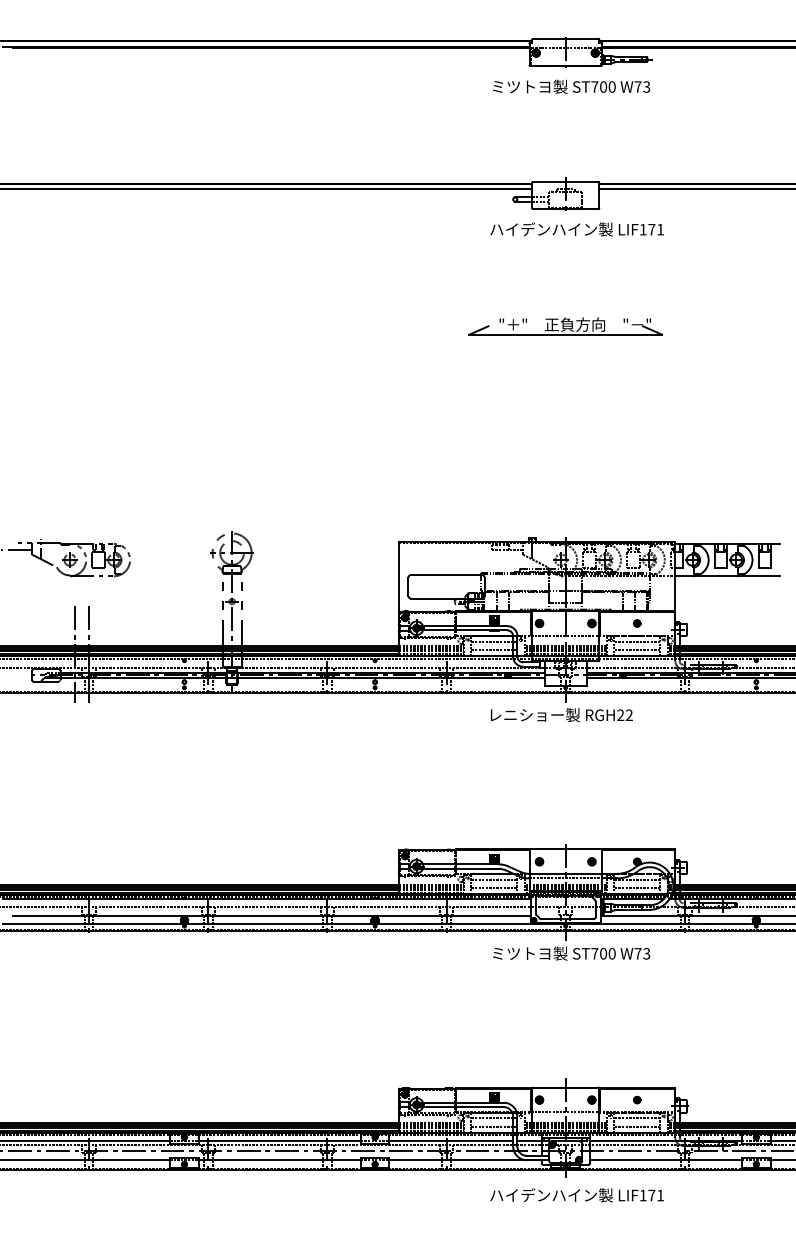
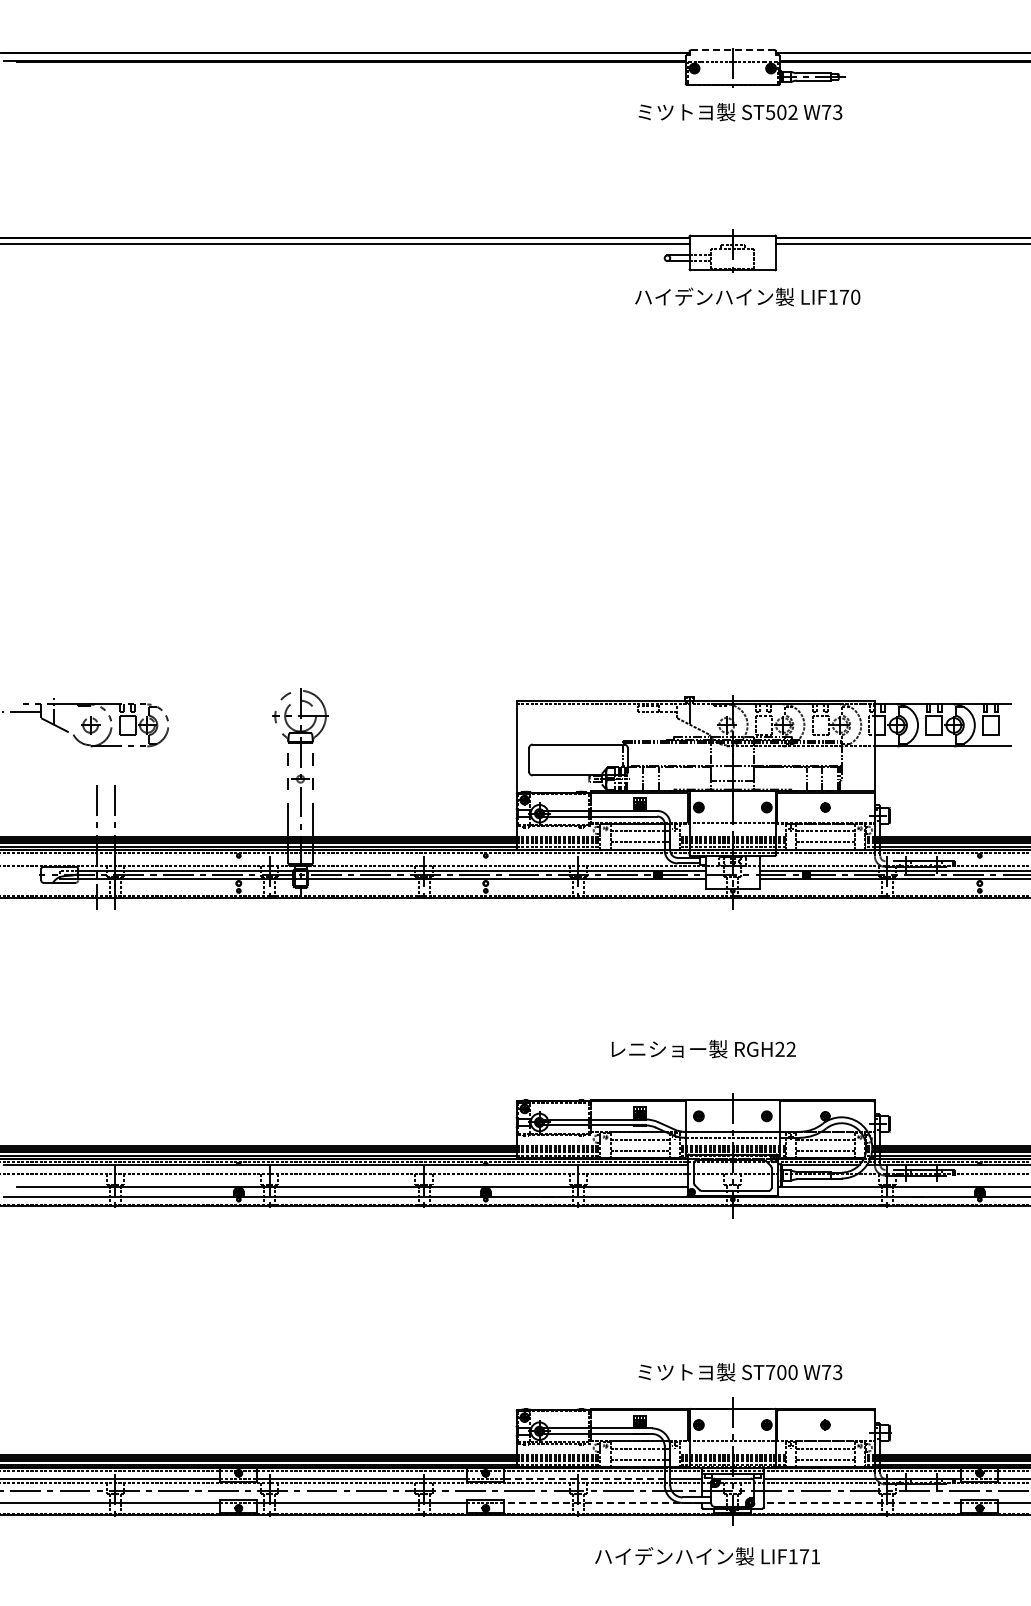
line: (565, 39) -> (732, 50), solid -> dashed
text: (603, 87) -> (781, 112), ST700 -> ST502
text: (660, 229) -> (855, 296), LIF171 -> LIF170
part: (565, 326) -> (732, 422), removed
text: (561, 714) -> (703, 1048), moved
text: (571, 953) -> (740, 1372), moved
line: (451, 1141) -> (584, 1478), solid -> dashed
line: (465, 1160) -> (603, 1503), solid -> dashed
line: (665, 1160) -> (862, 1503), solid -> dashed
text: (577, 1195) -> (707, 1556), moved

